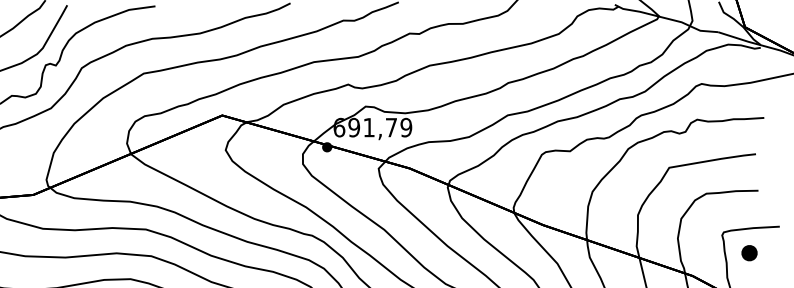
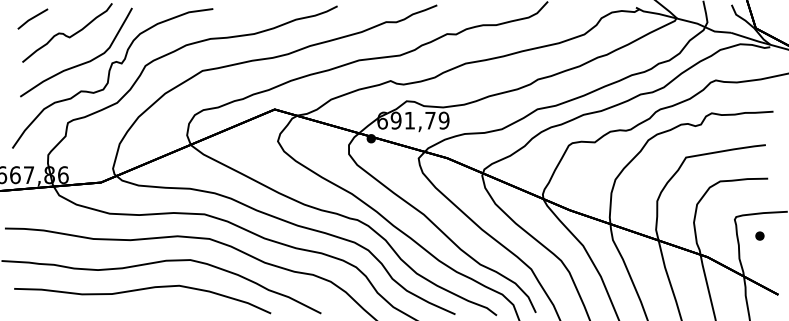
part: (749, 252) -> (759, 235), size x0.62

